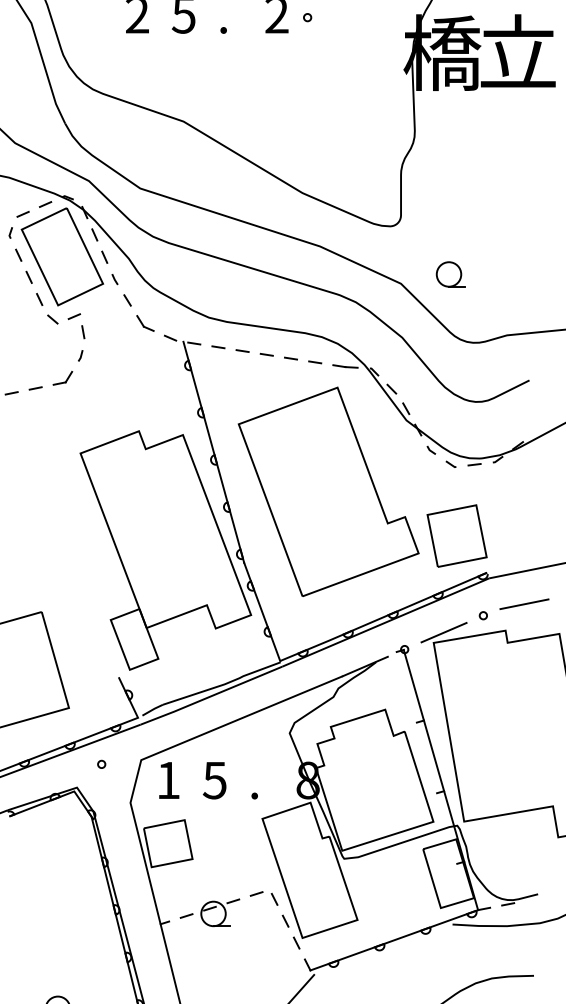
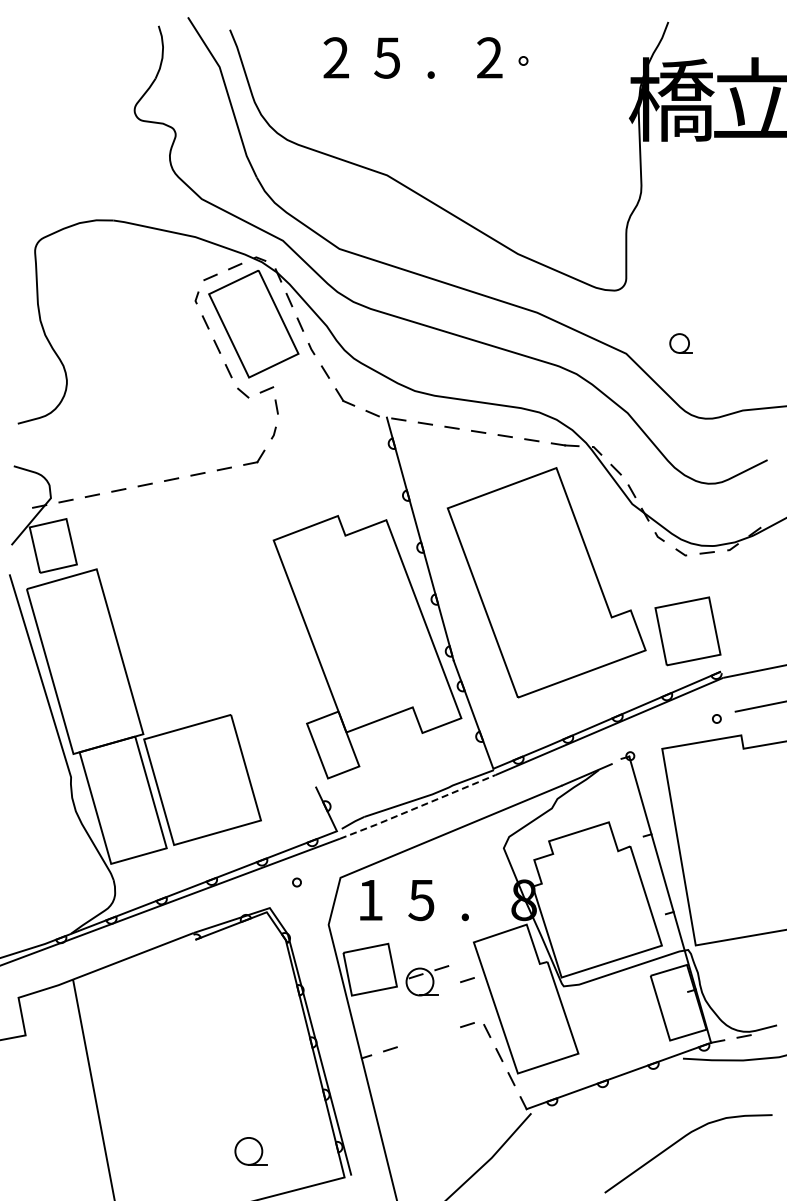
part: (450, 274) -> (680, 343), size x0.7
line: (443, 632) -> (673, 737), removed
line: (211, 696) -> (417, 807), solid -> dashed
line: (256, 853) -> (467, 980), added
part: (220, 912) -> (427, 980), moved

